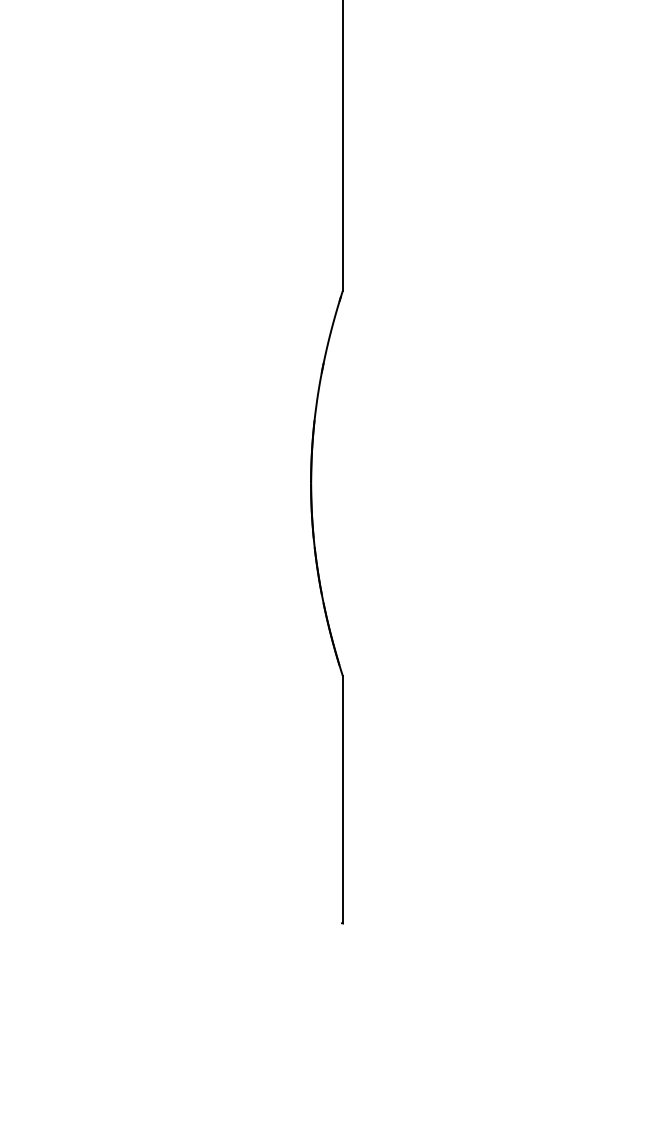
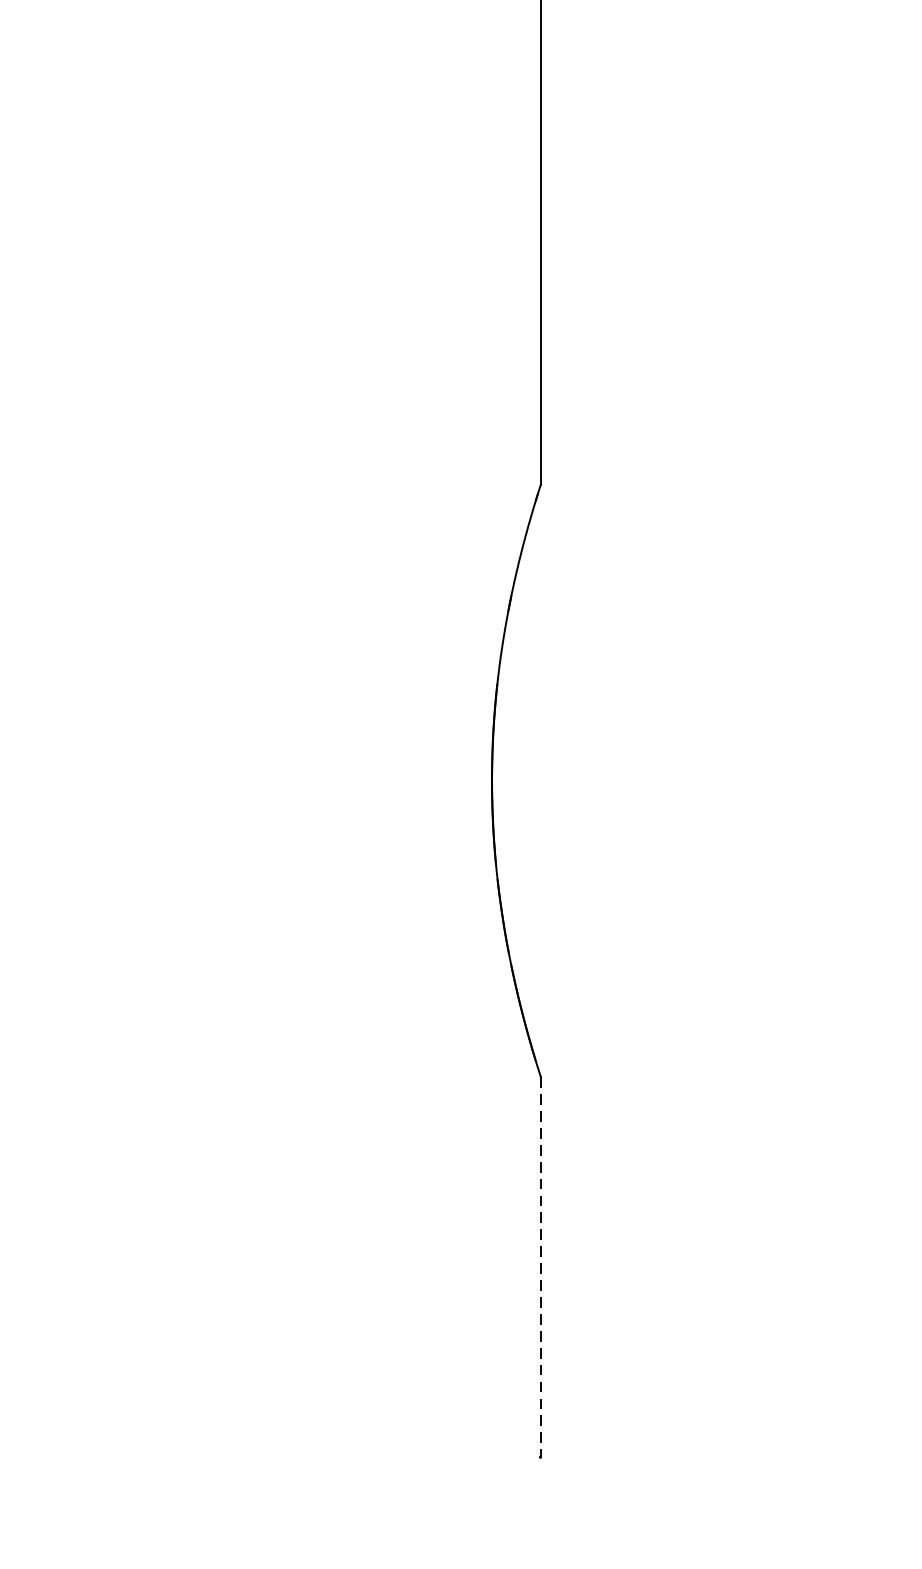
line: (342, 799) -> (540, 1266), solid -> dashed

